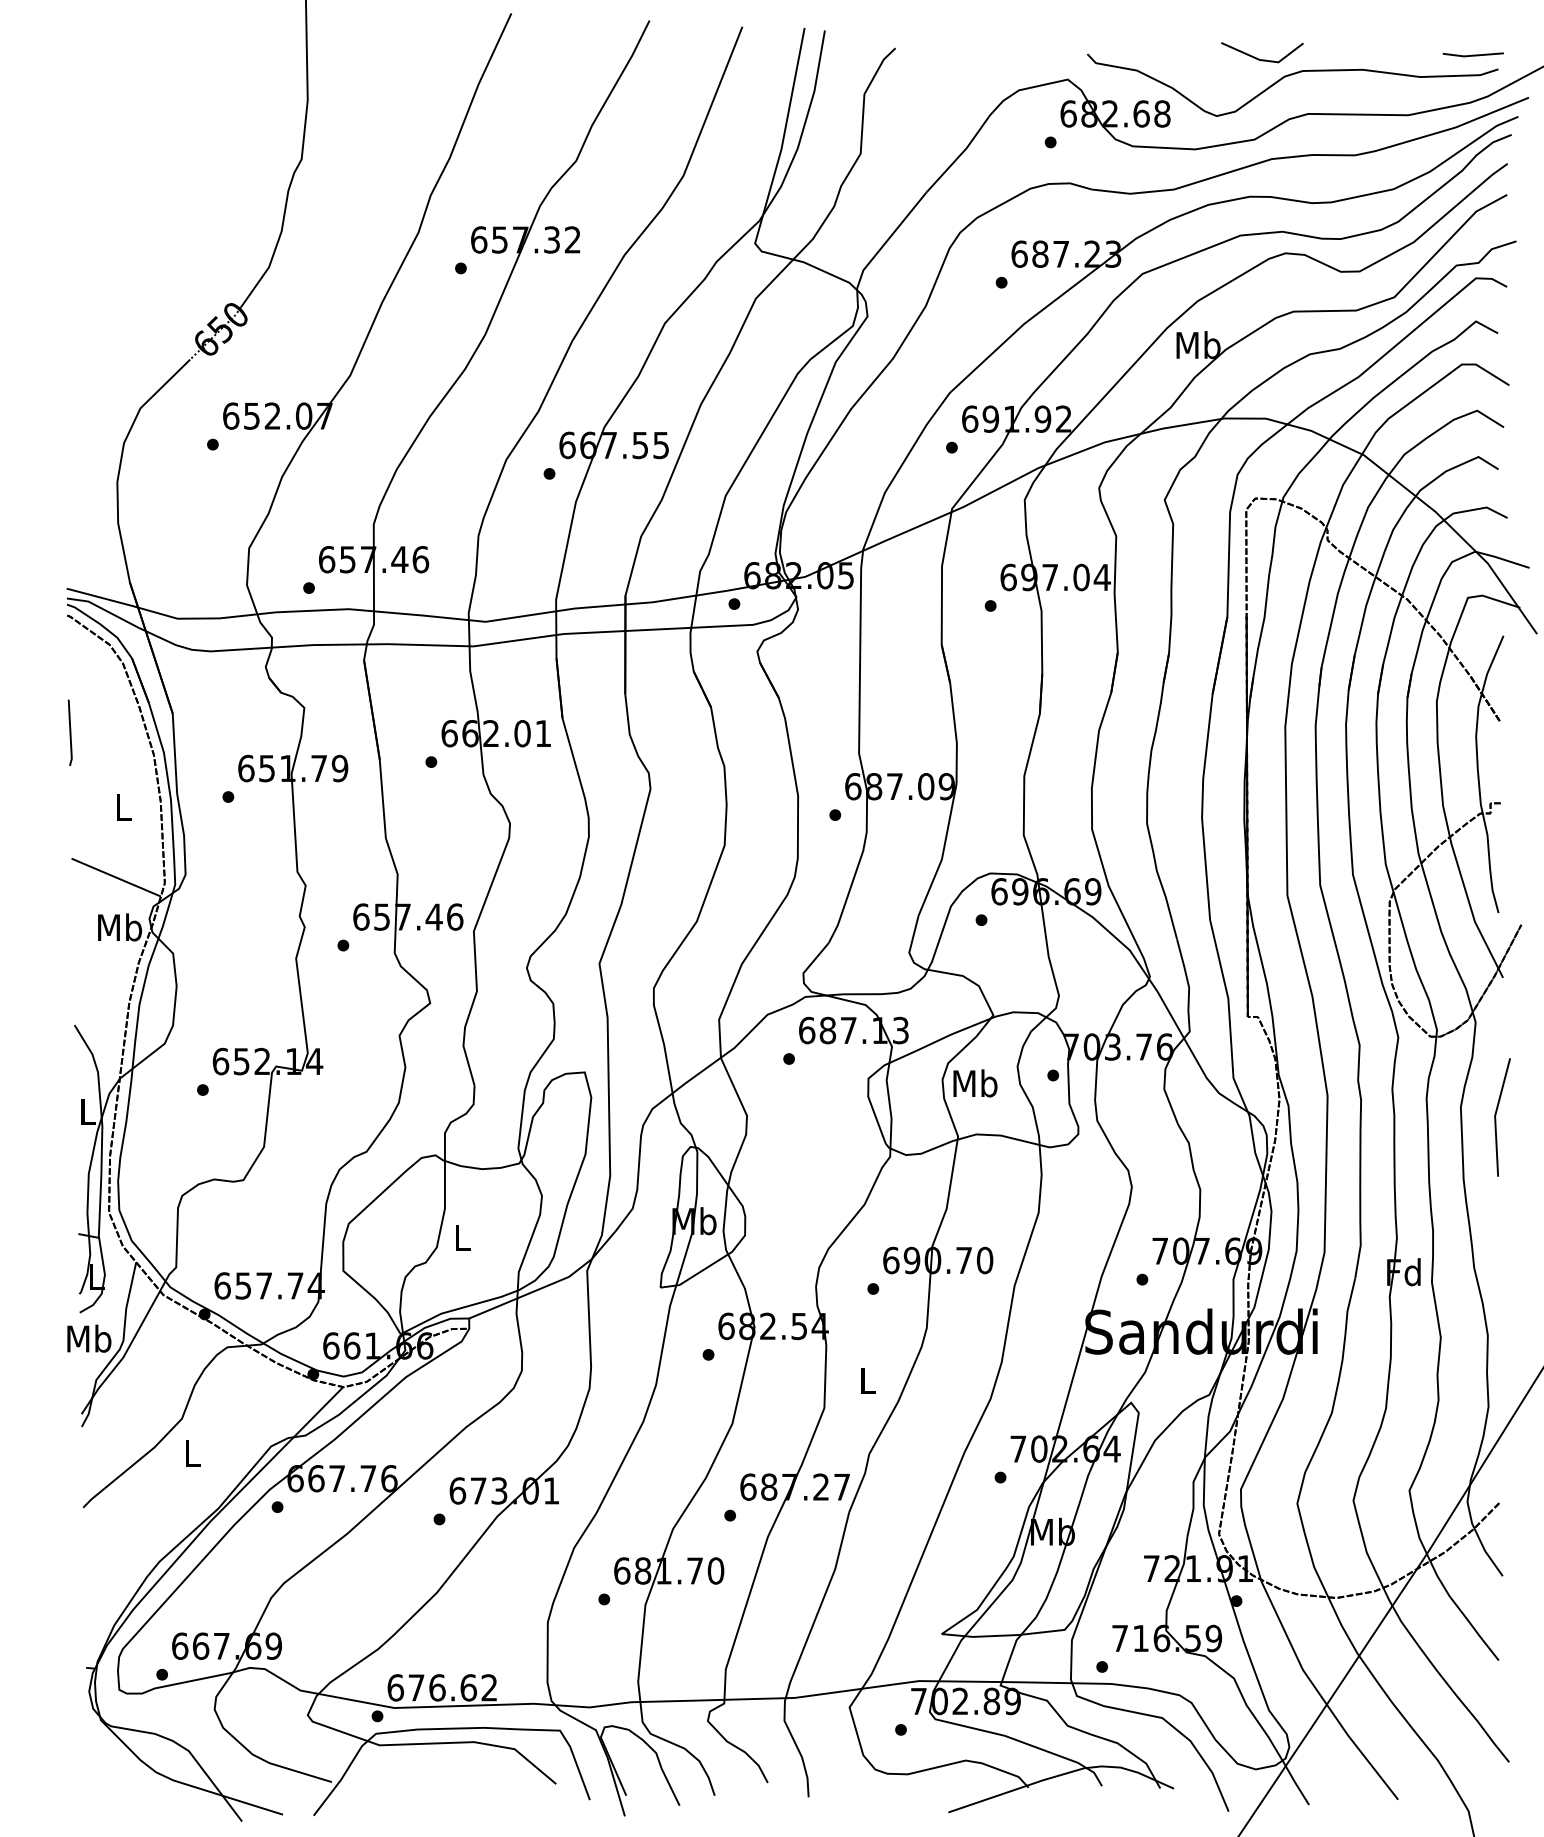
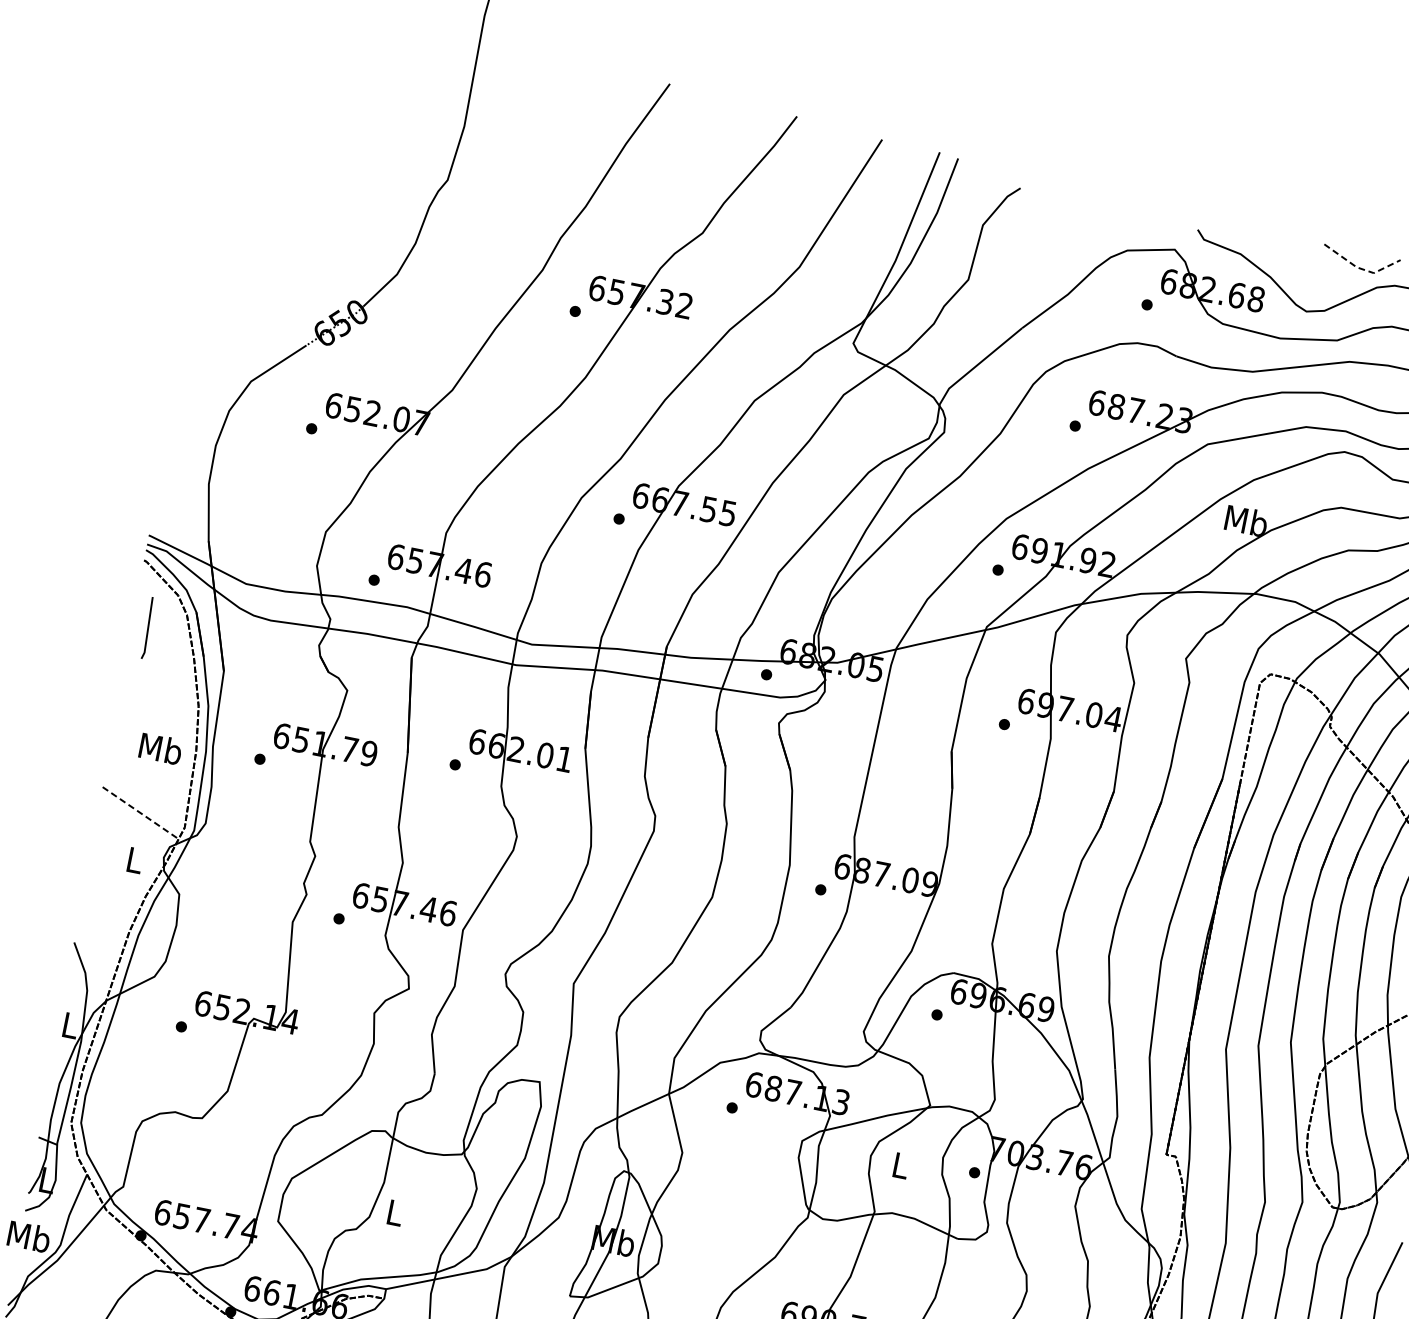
line: (1264, 60) -> (1361, 268), solid -> dashed
line: (69, 732) -> (147, 627), moved
text: (123, 806) -> (160, 748), L -> Mb
line: (116, 877) -> (140, 813), solid -> dashed
text: (120, 927) -> (135, 860), Mb -> L
text: (975, 1083) -> (900, 1165), Mb -> L

